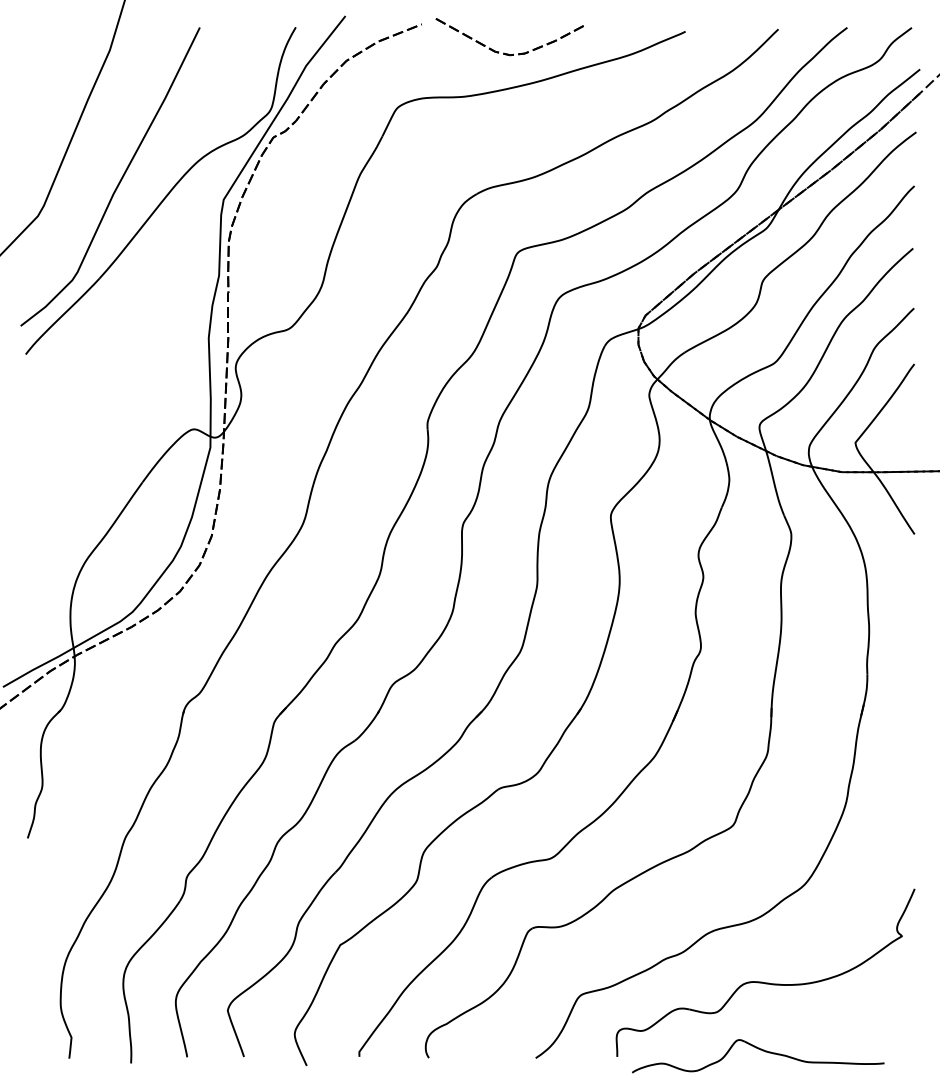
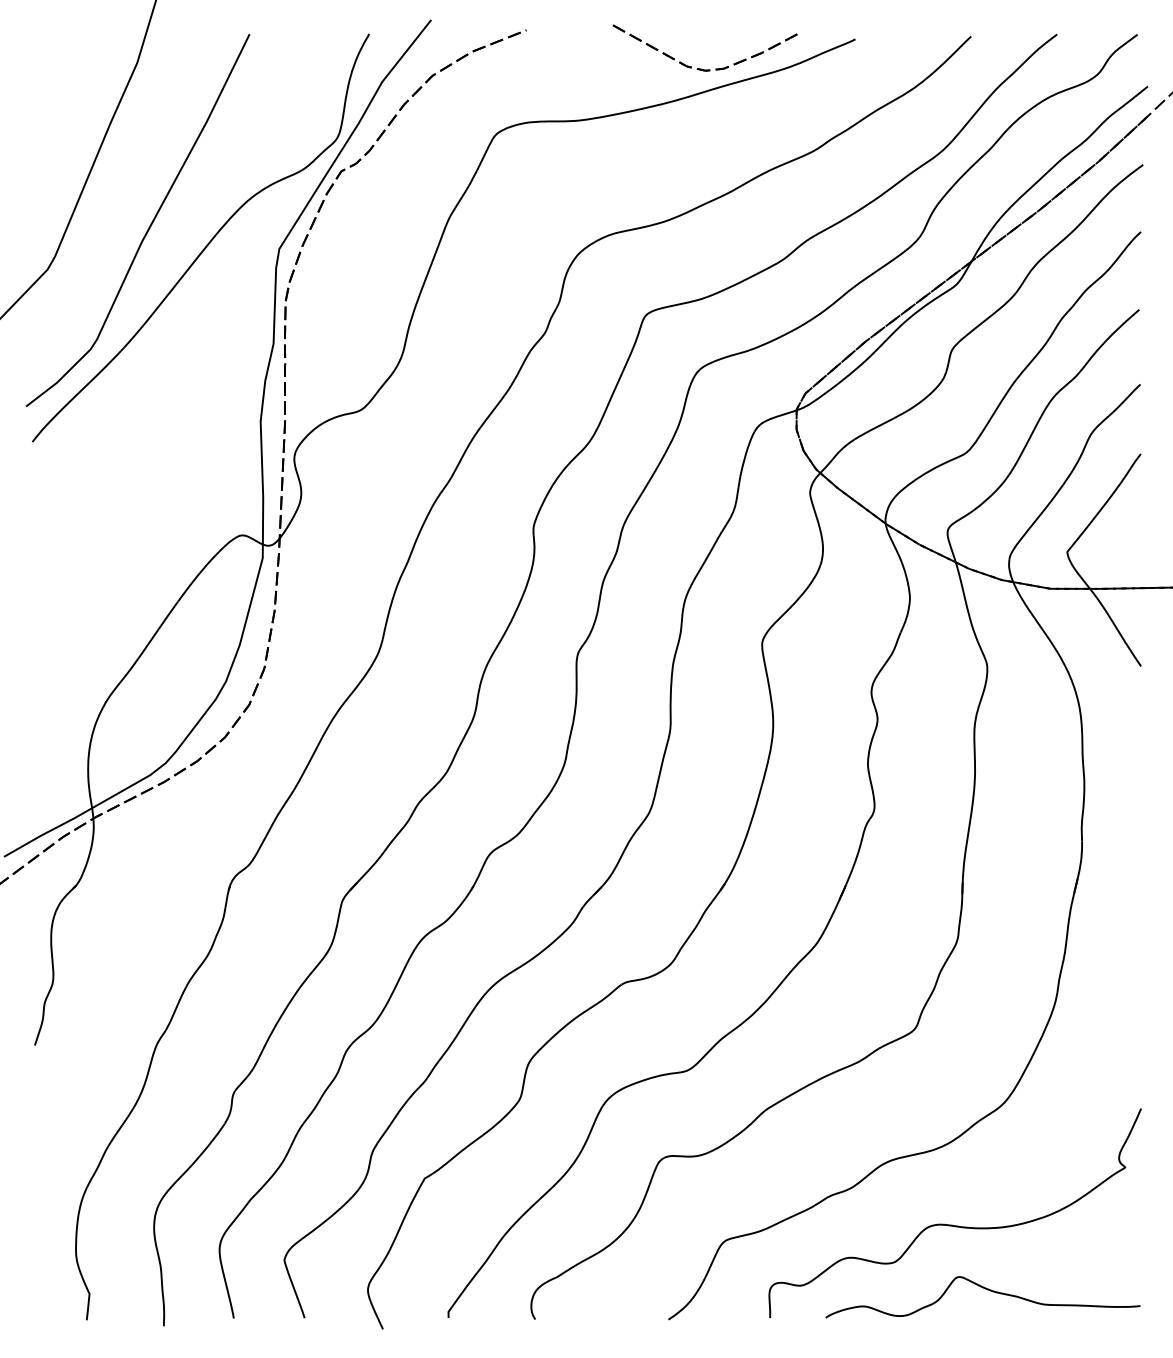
part: (506, 53) -> (701, 68), moved
part: (760, 1050) -> (985, 1289), moved

